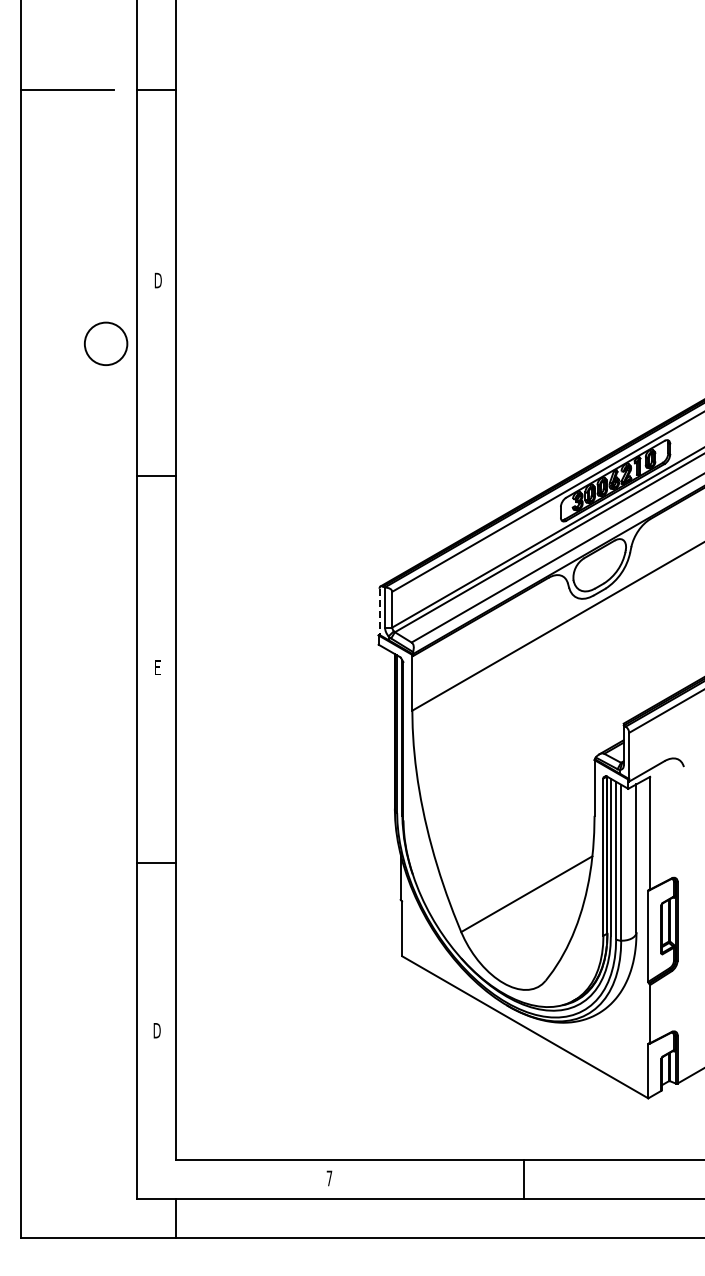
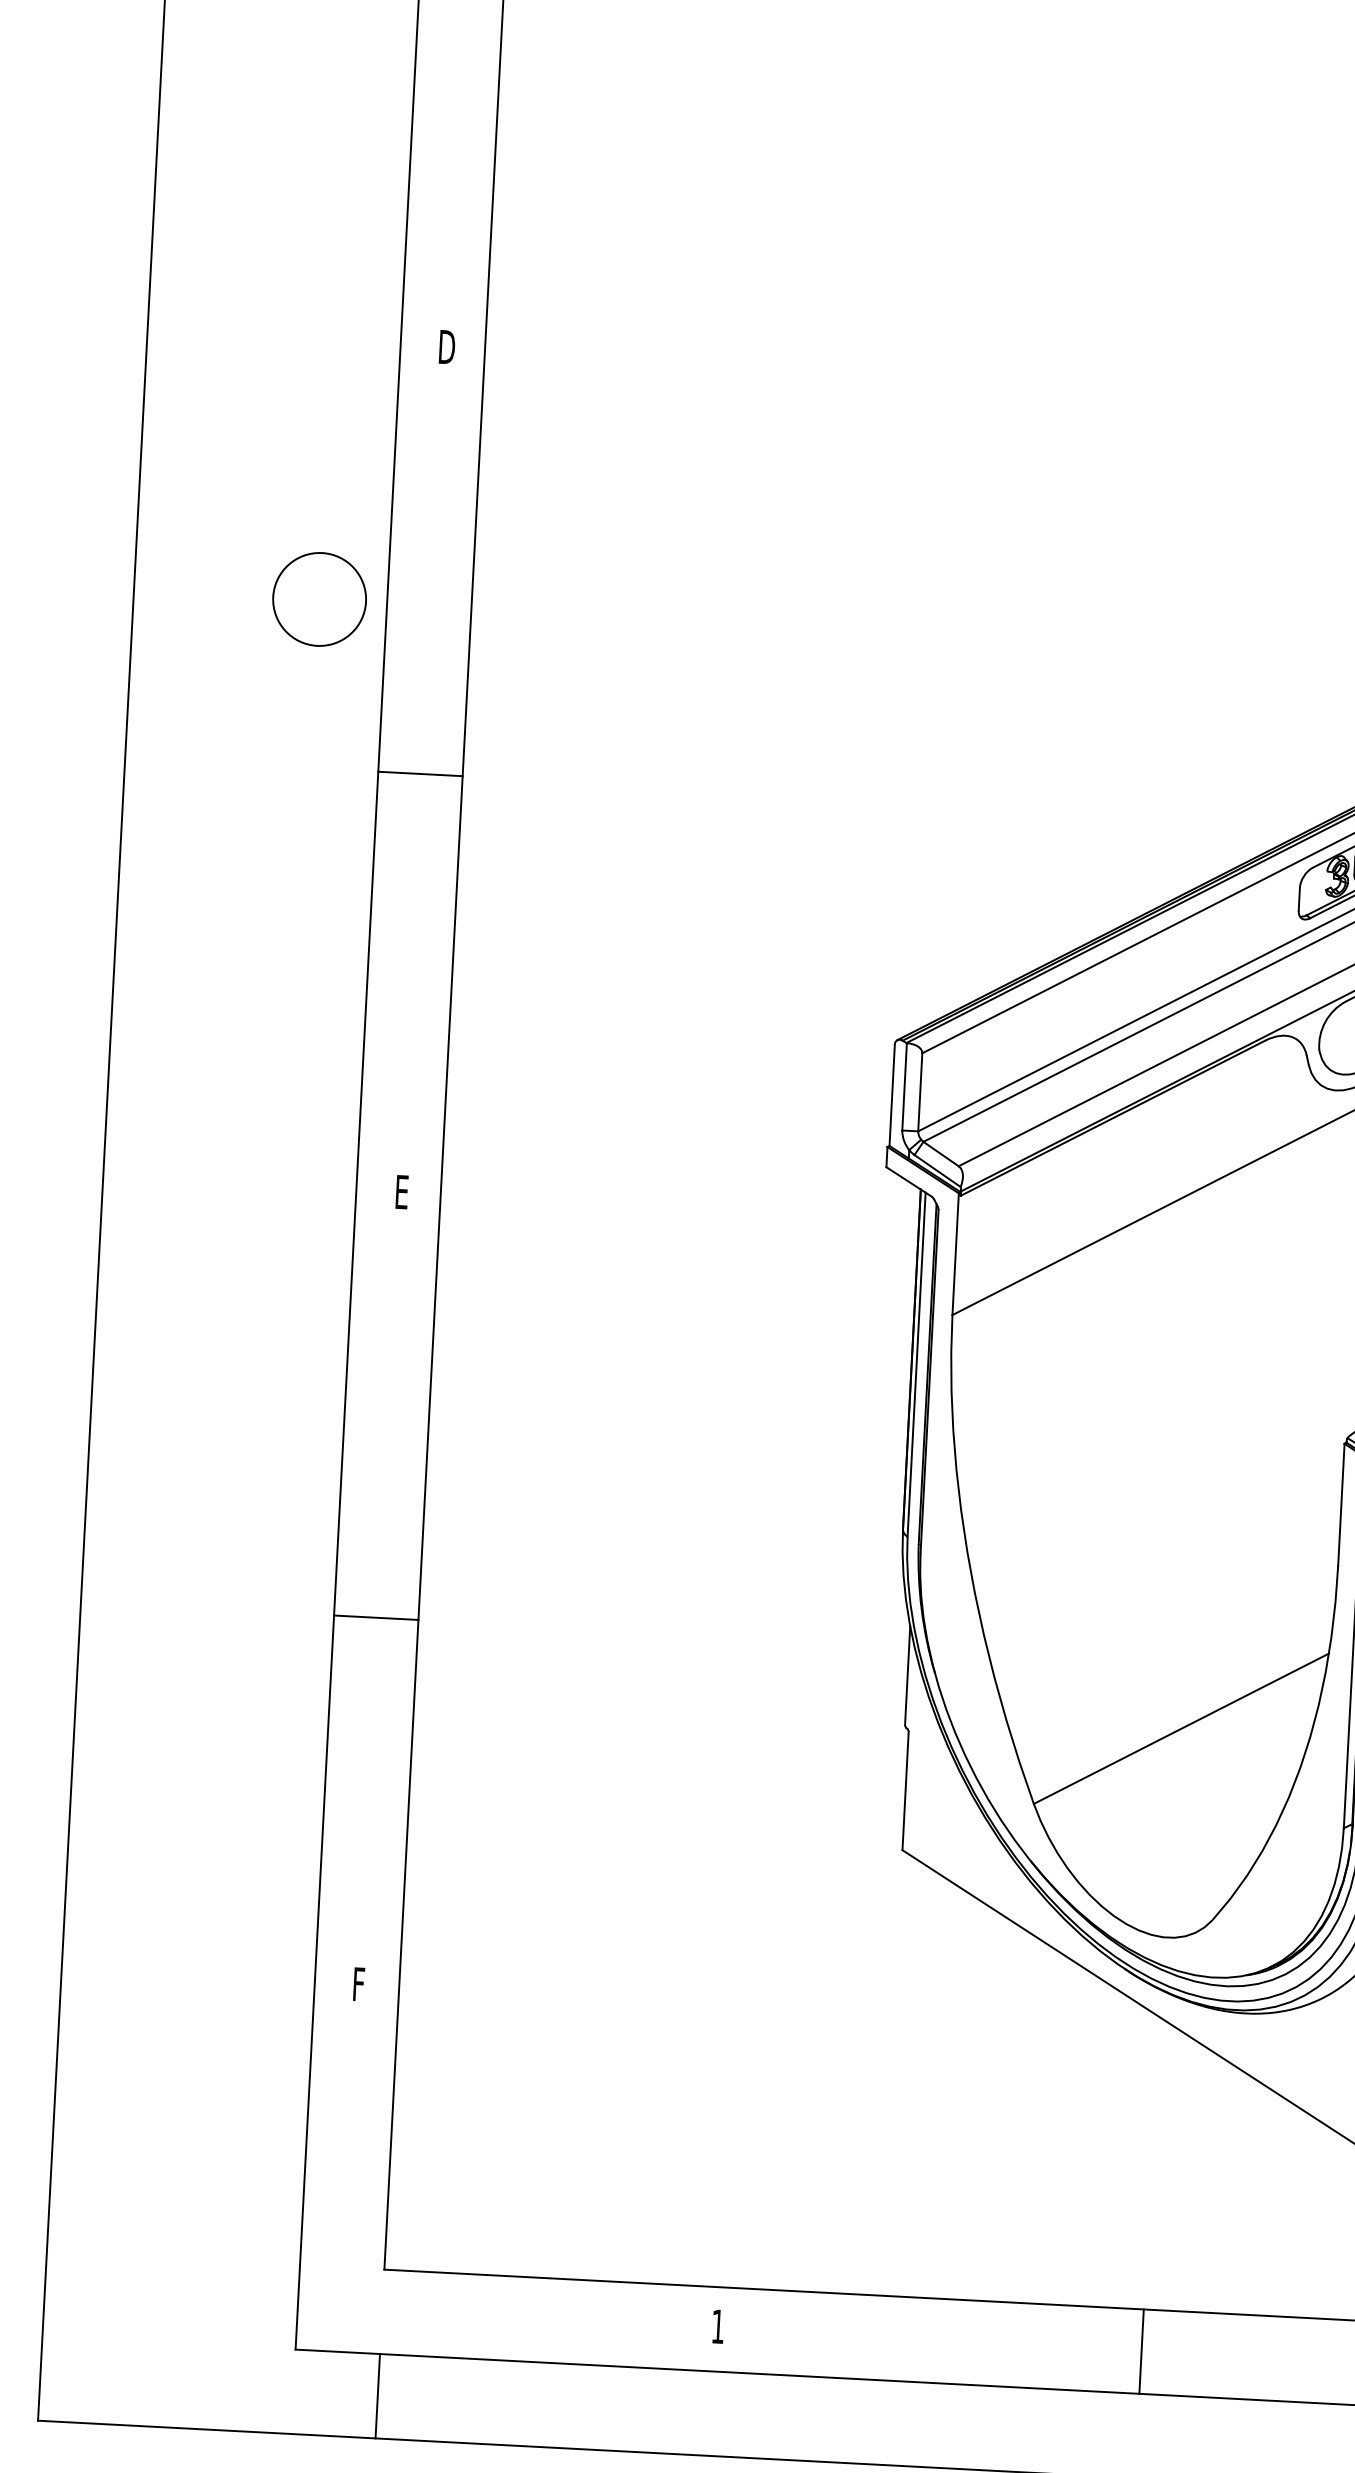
circle: (106, 343) -> (320, 598), moved
line: (379, 612) -> (892, 1096), dashed -> solid
text: (156, 1030) -> (357, 1983), D -> F
text: (329, 1178) -> (718, 2326), 7 -> 1

